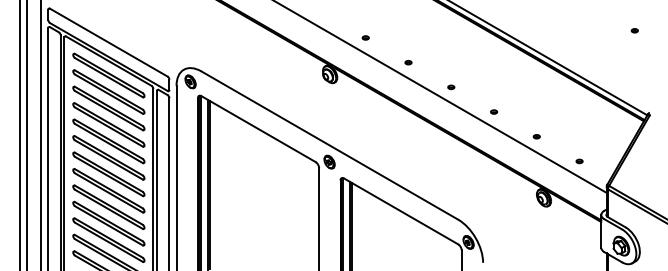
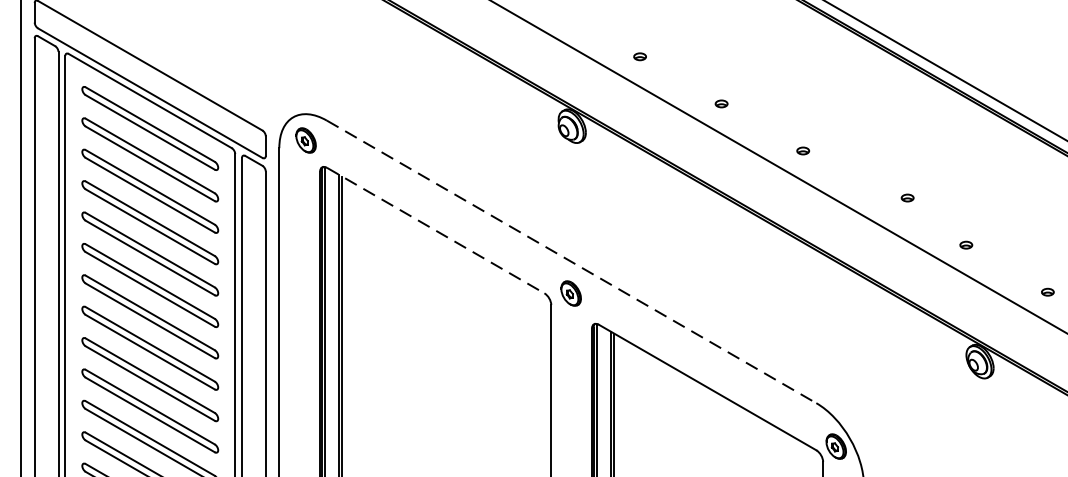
part: (493, 111) -> (906, 197), moved
line: (258, 129) -> (435, 231), solid -> dashed
line: (330, 145) -> (572, 261), solid -> dashed

